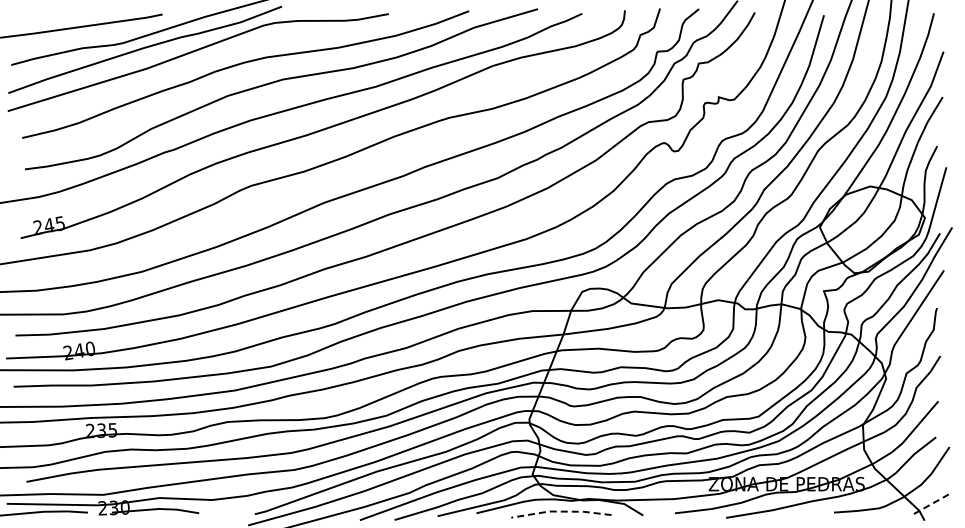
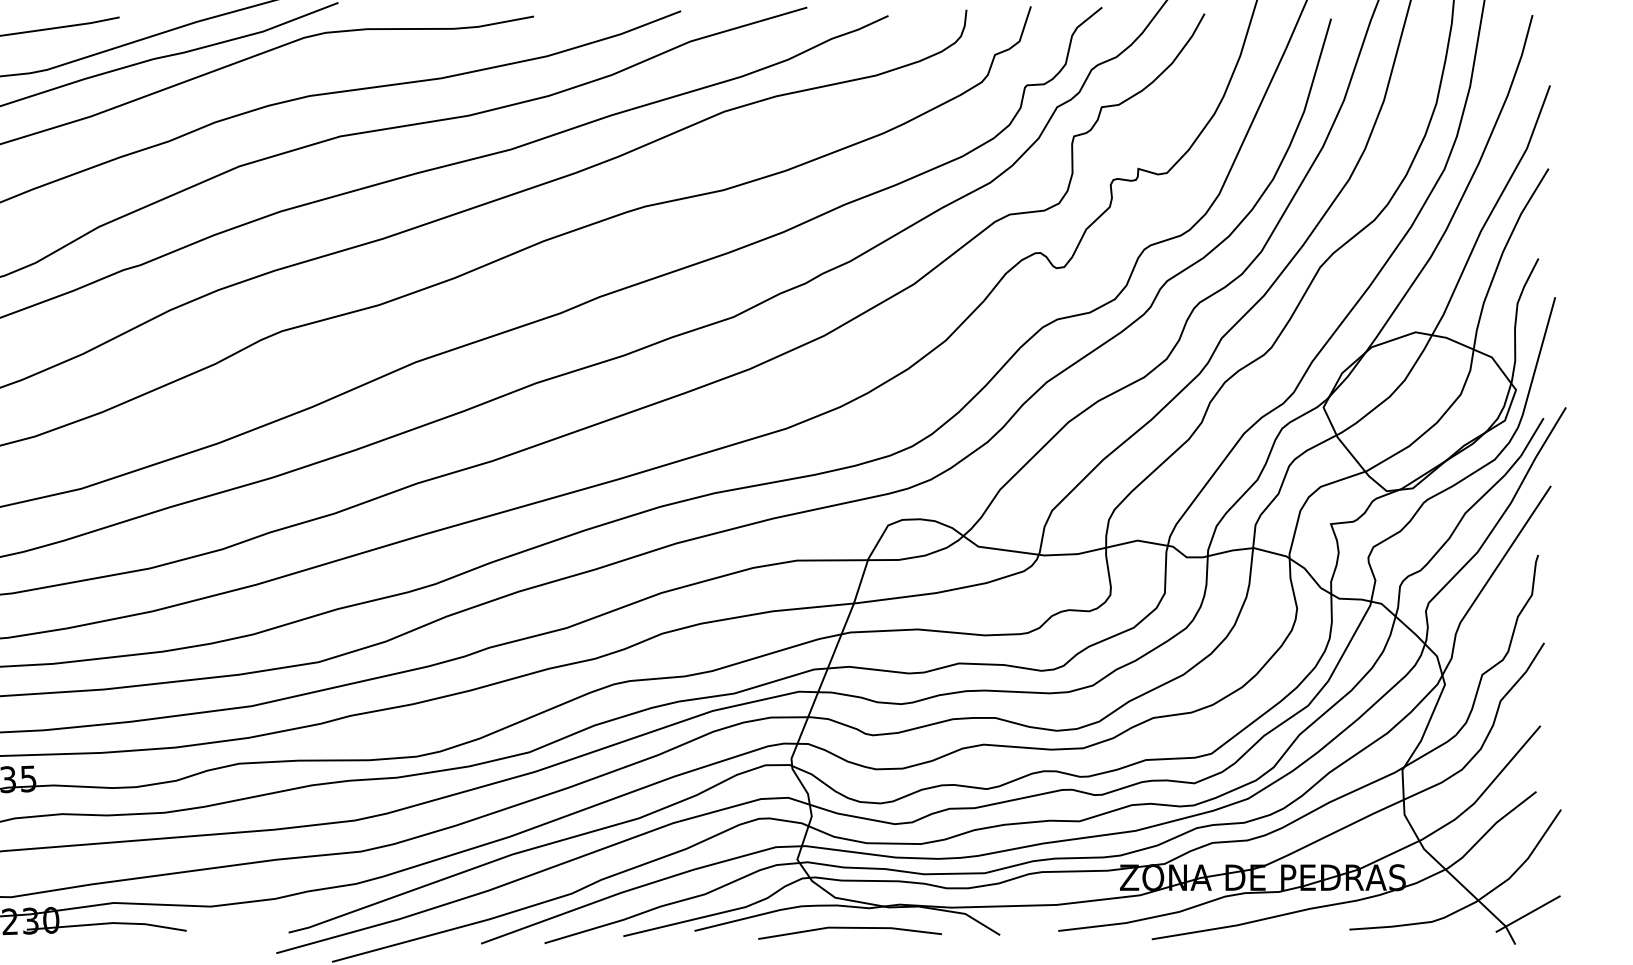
line: (931, 504) -> (1527, 914), dashed -> solid
line: (561, 511) -> (850, 927), dashed -> solid

